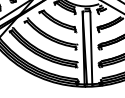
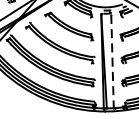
line: (91, 48) -> (112, 61), solid -> dashed

